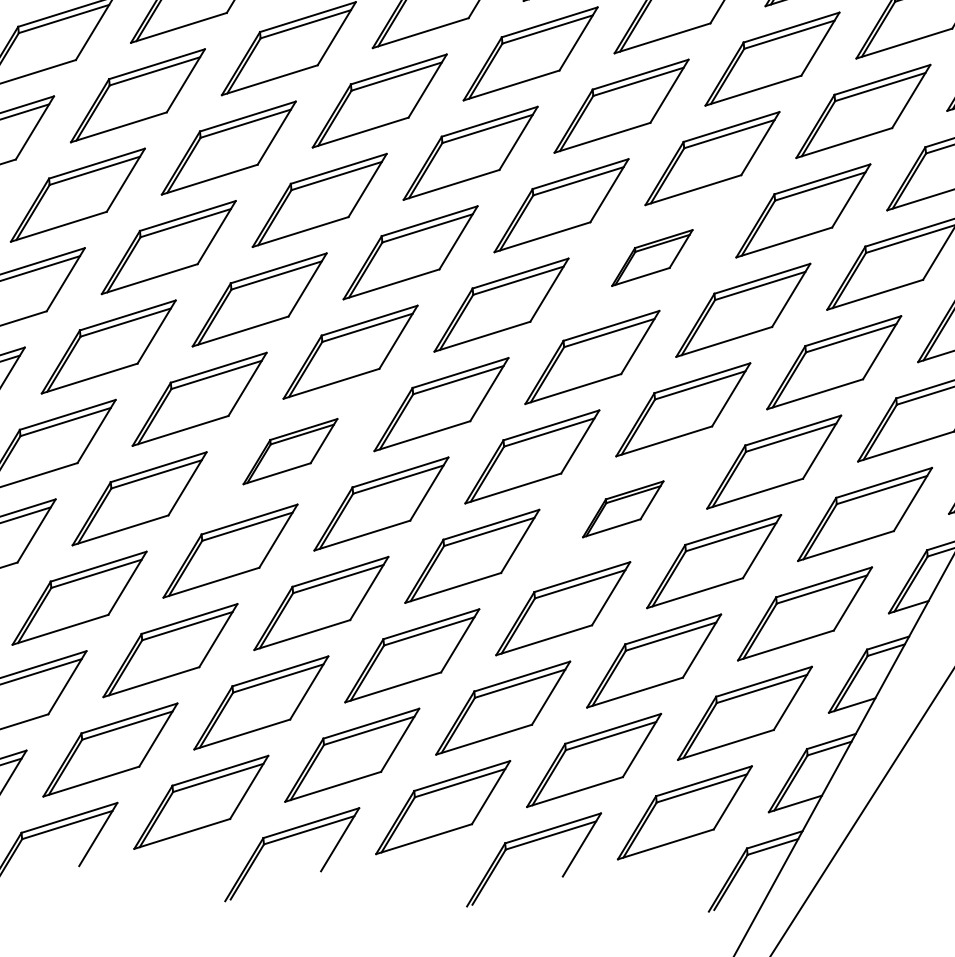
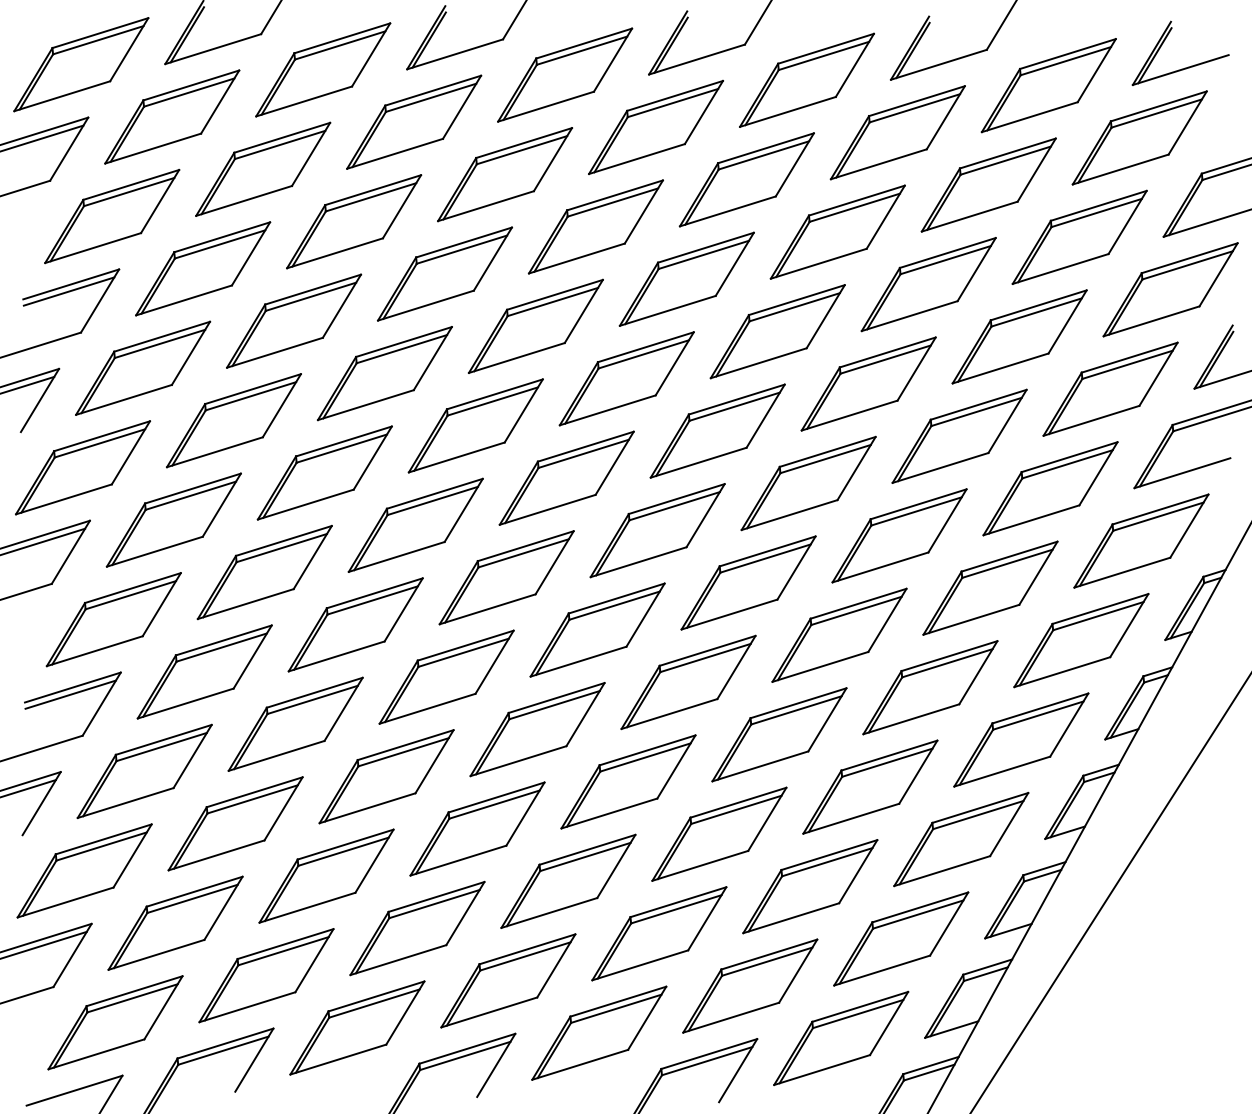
part: (652, 258) -> (808, 483), size x1.67
part: (290, 450) -> (446, 676), size x1.43
part: (623, 508) -> (779, 734), size x1.67

